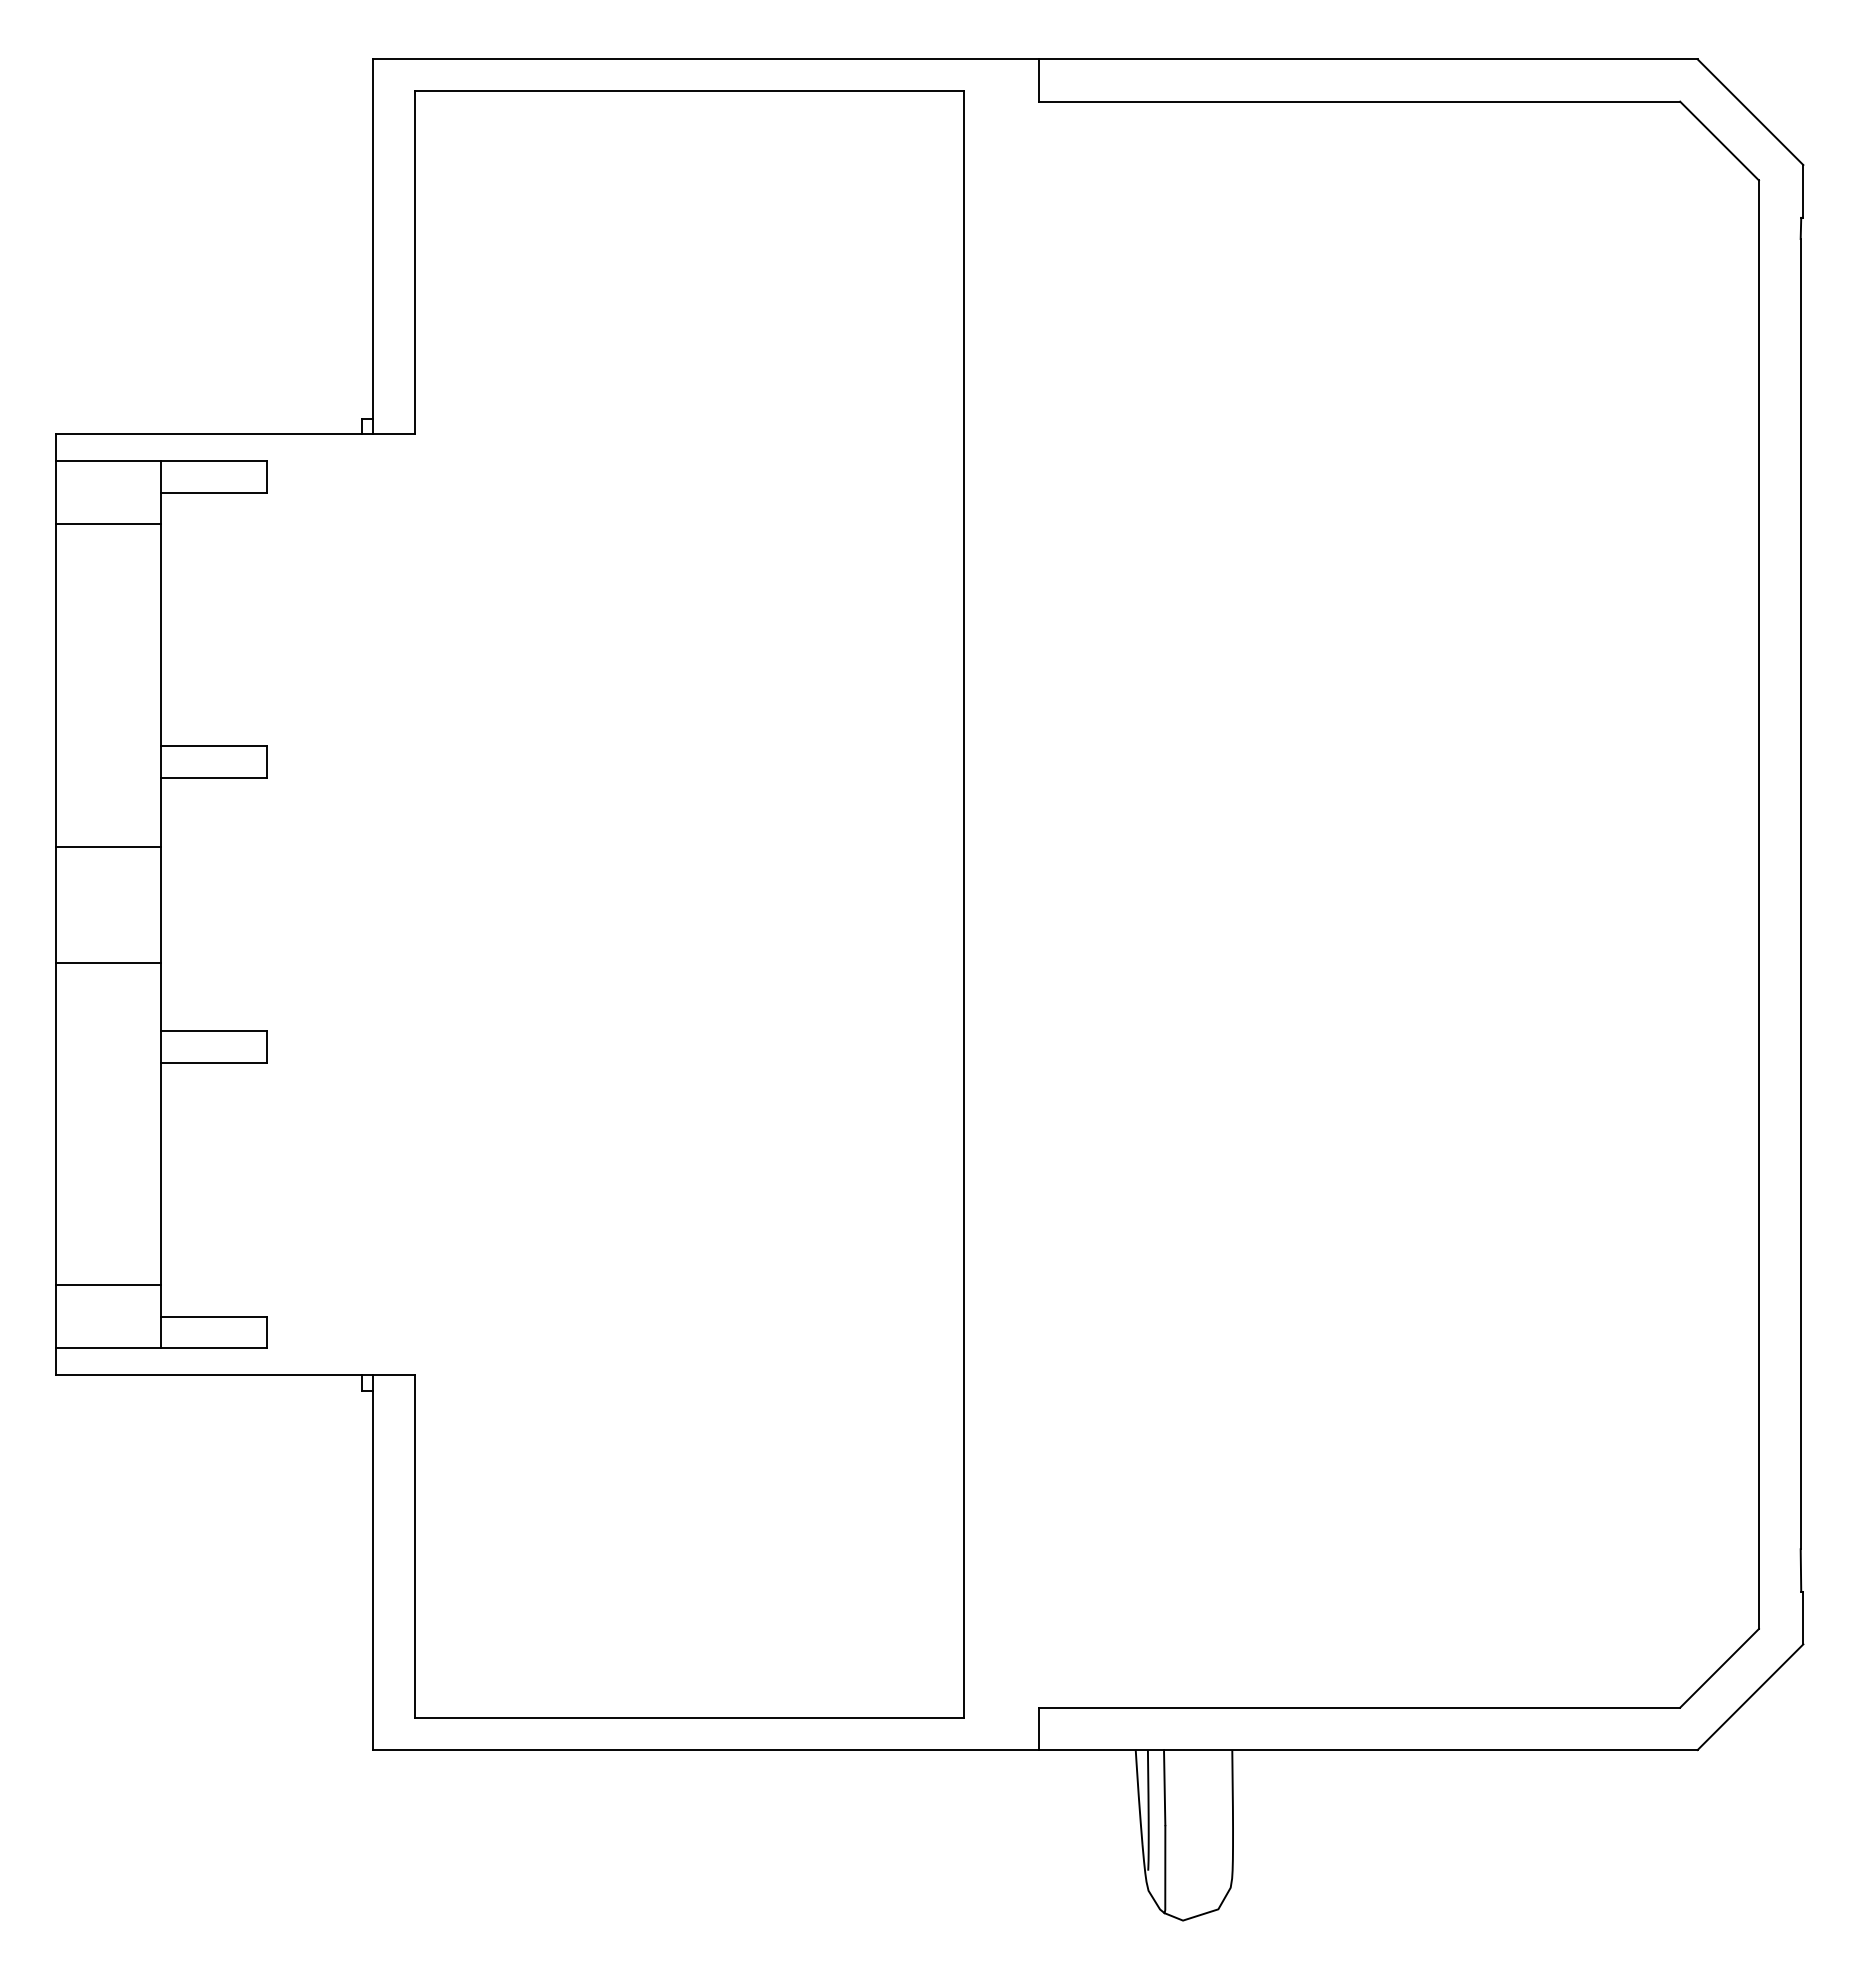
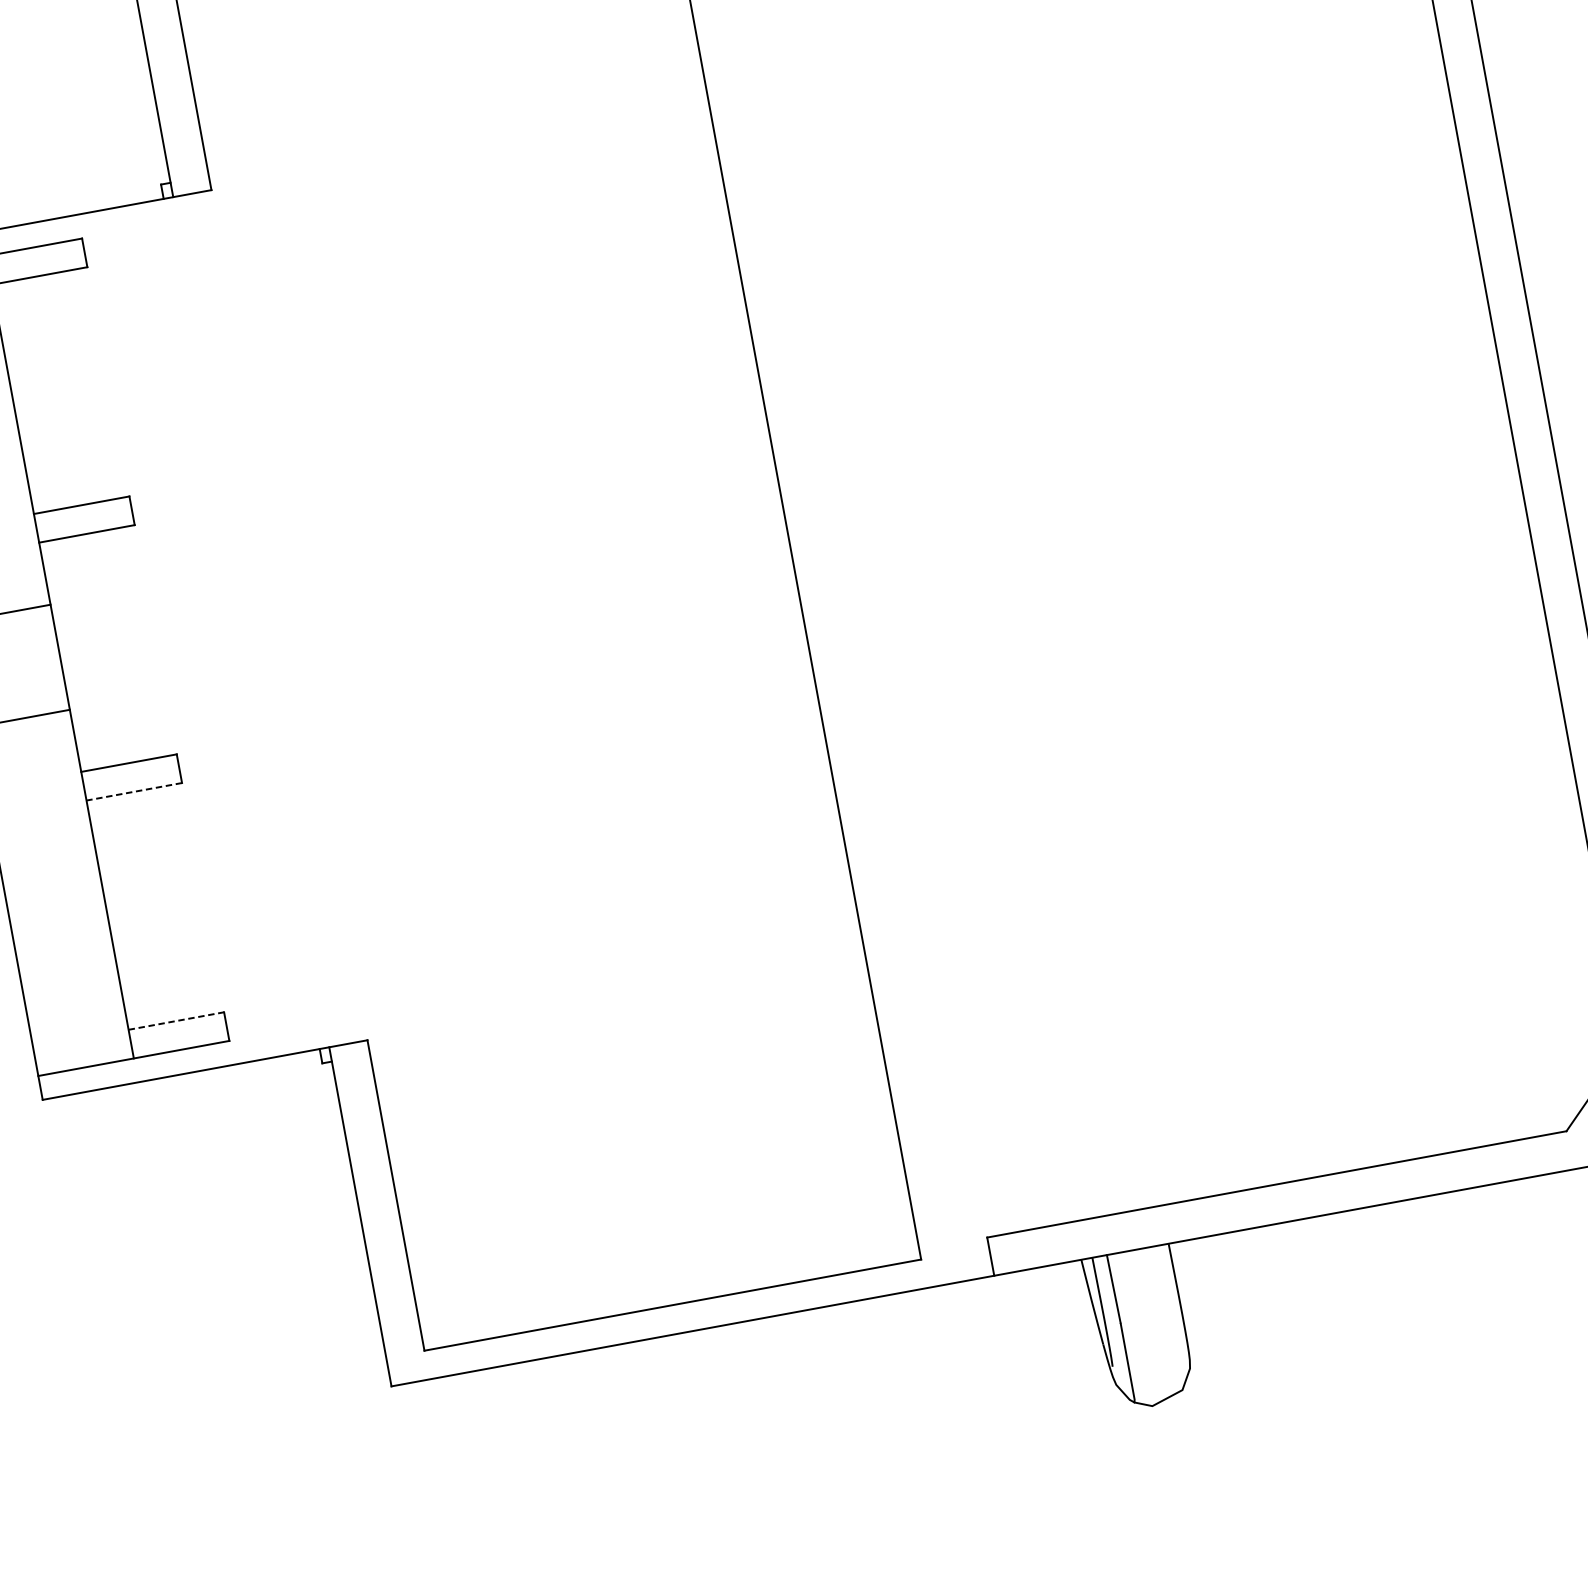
line: (214, 1063) -> (134, 792), solid -> dashed
line: (108, 1285) -> (75, 1010), removed
line: (214, 1316) -> (176, 1020), solid -> dashed

